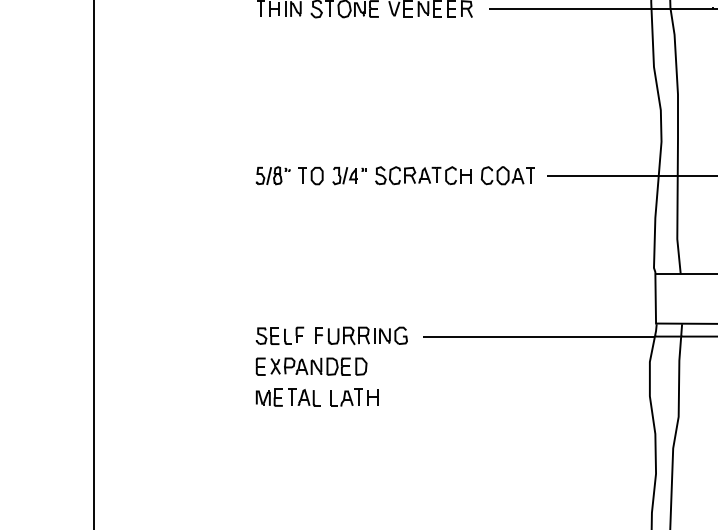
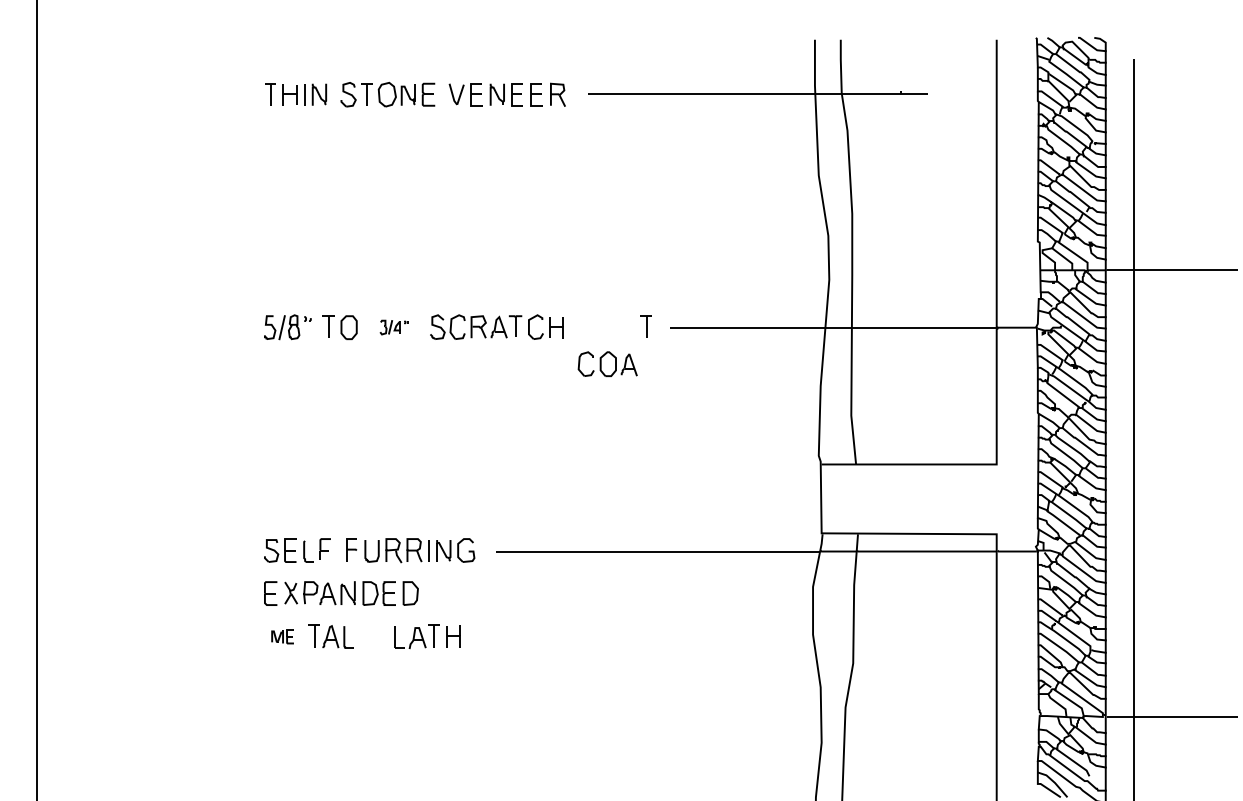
part: (349, 175) -> (393, 327), size x0.6
part: (502, 175) -> (607, 364), moved
part: (269, 397) -> (282, 636), size x0.6
part: (354, 397) -> (427, 636), moved

